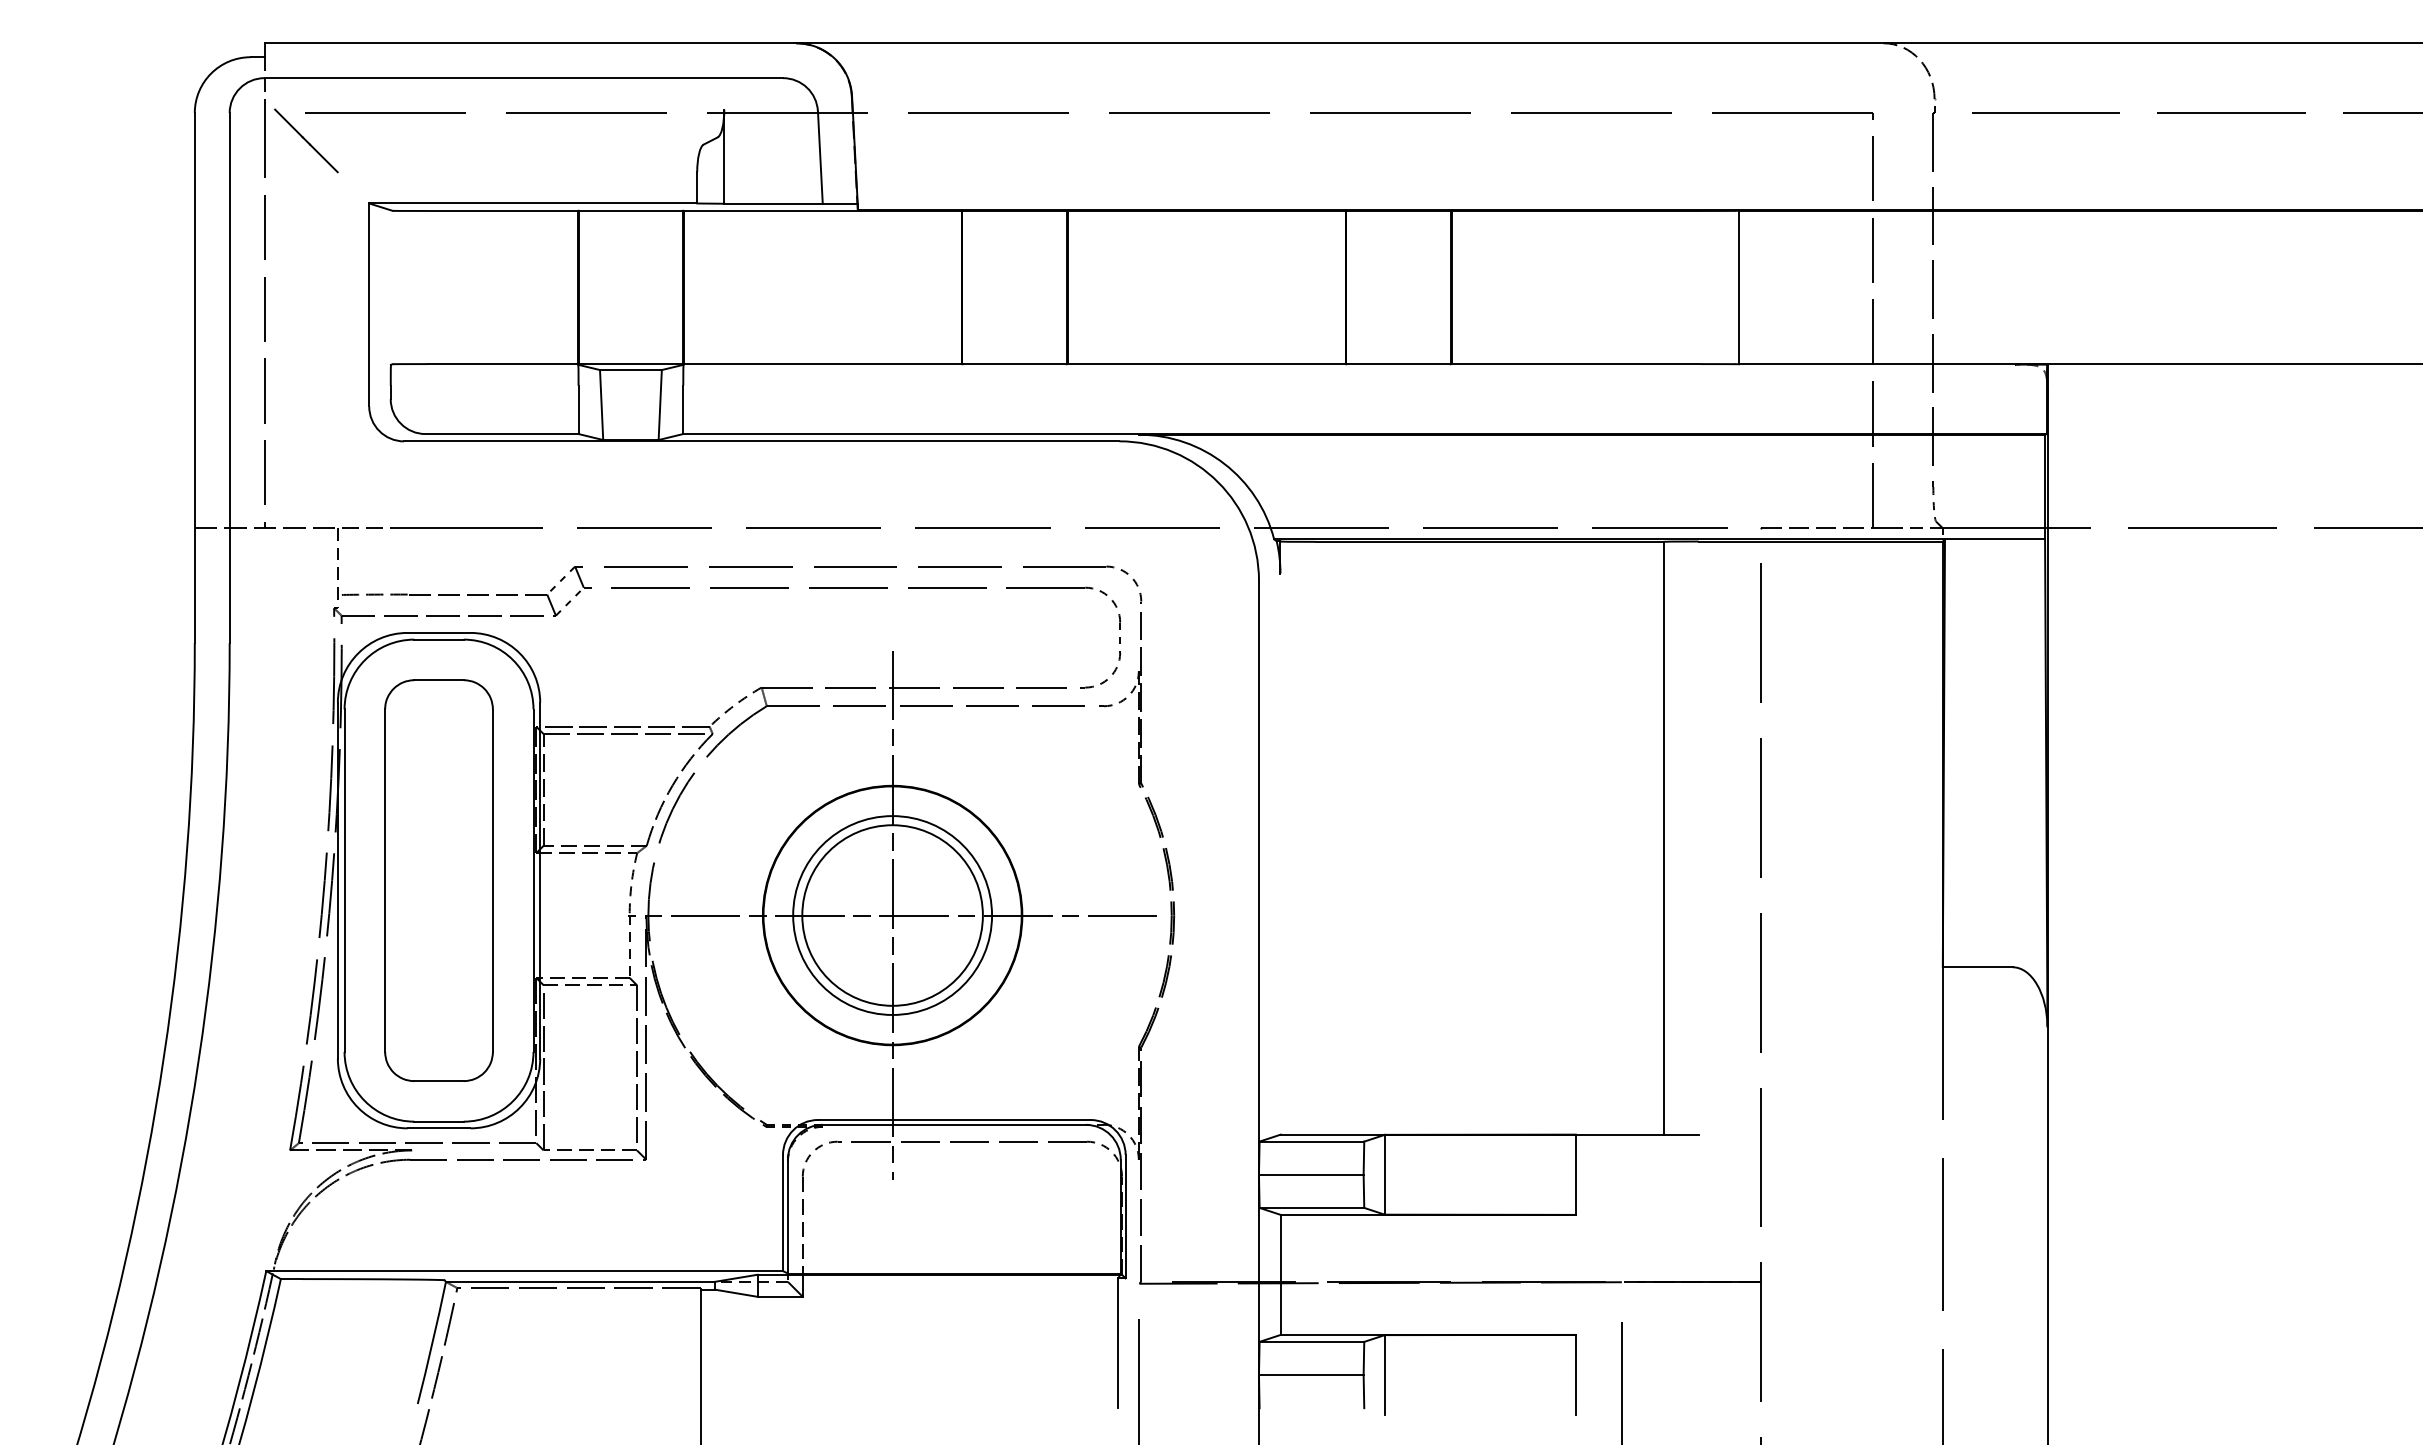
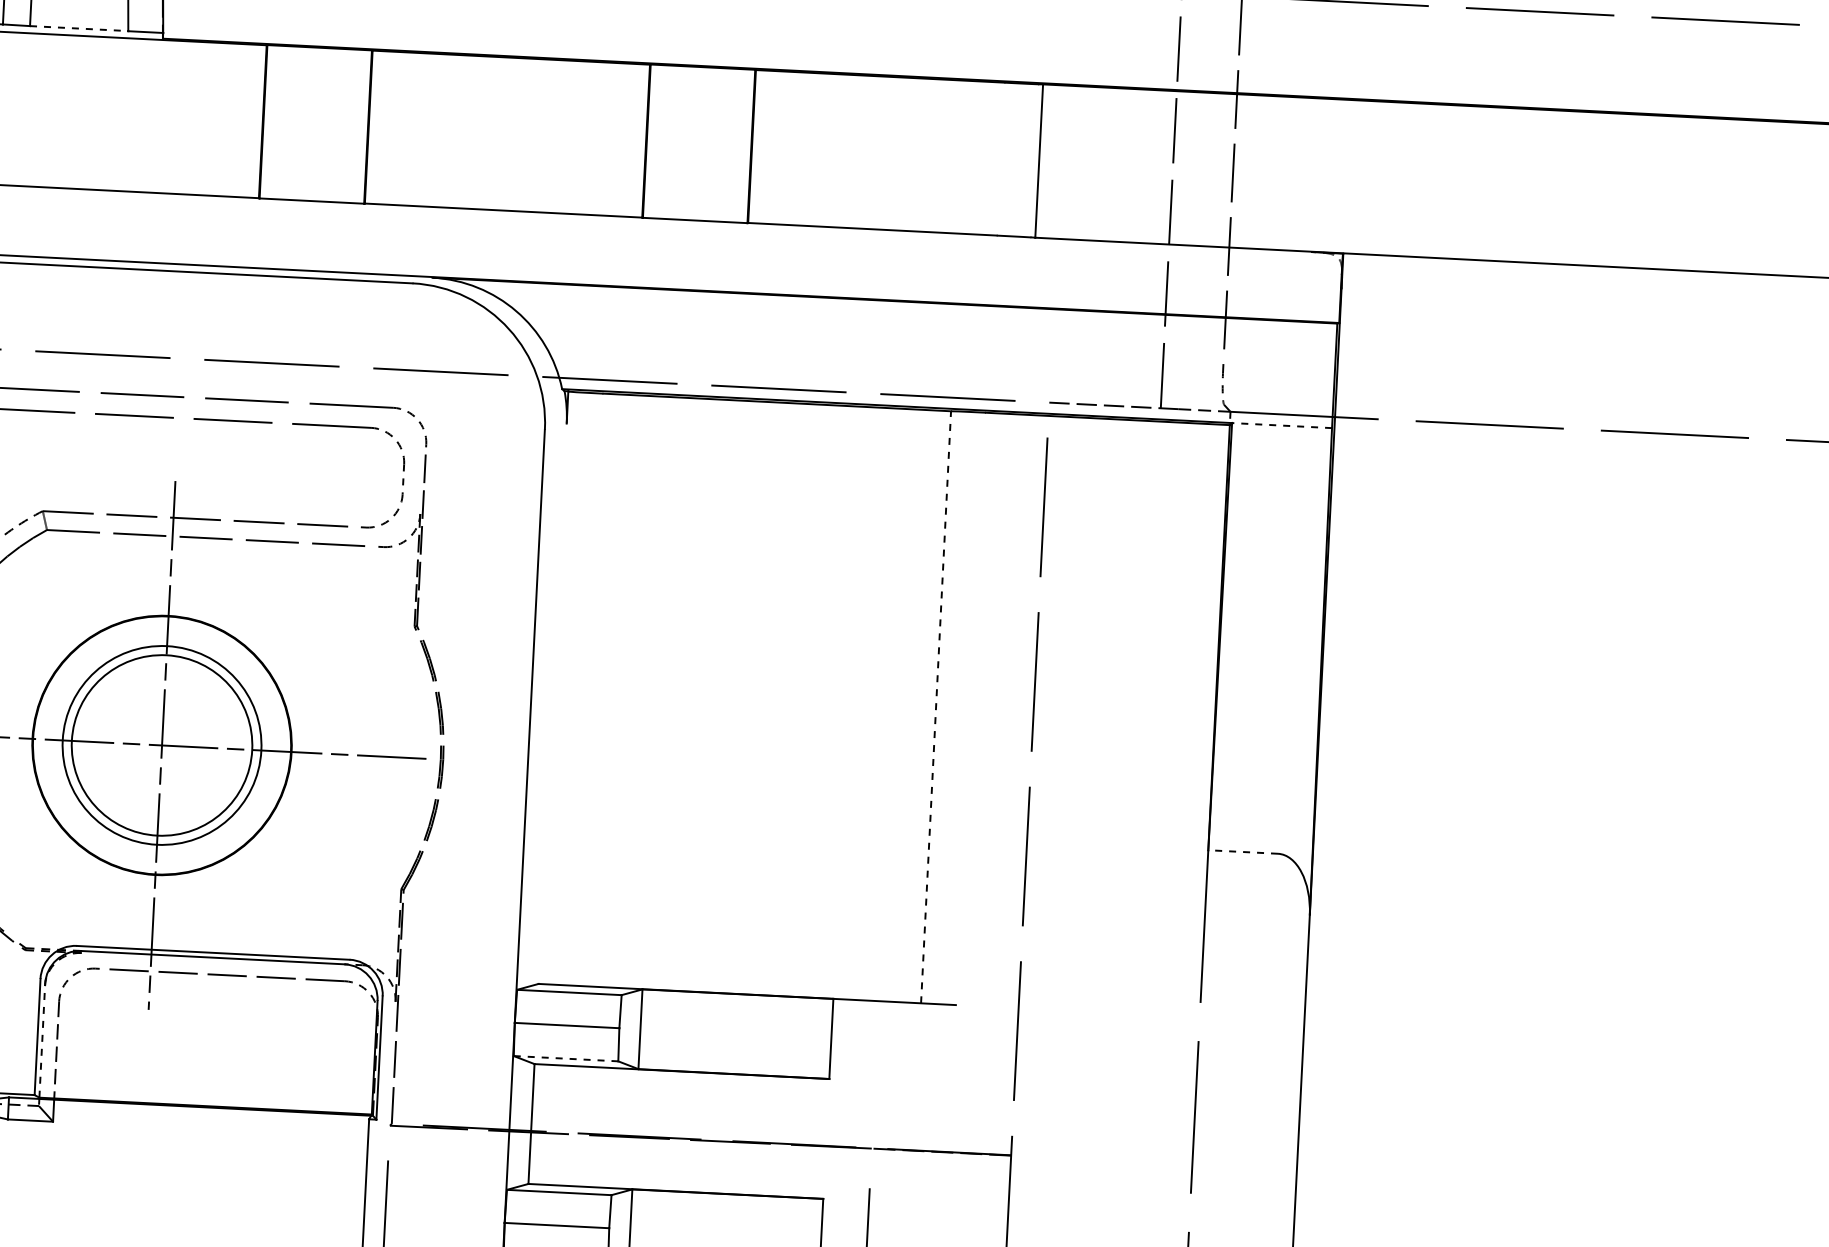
line: (774, 203) -> (80, 28), solid -> dashed
line: (1994, 539) -> (1281, 425), solid -> dashed
line: (1663, 837) -> (935, 706), solid -> dashed
line: (1977, 967) -> (1242, 852), solid -> dashed
line: (1312, 1207) -> (566, 1058), solid -> dashed
line: (787, 1216) -> (41, 1040), solid -> dashed

